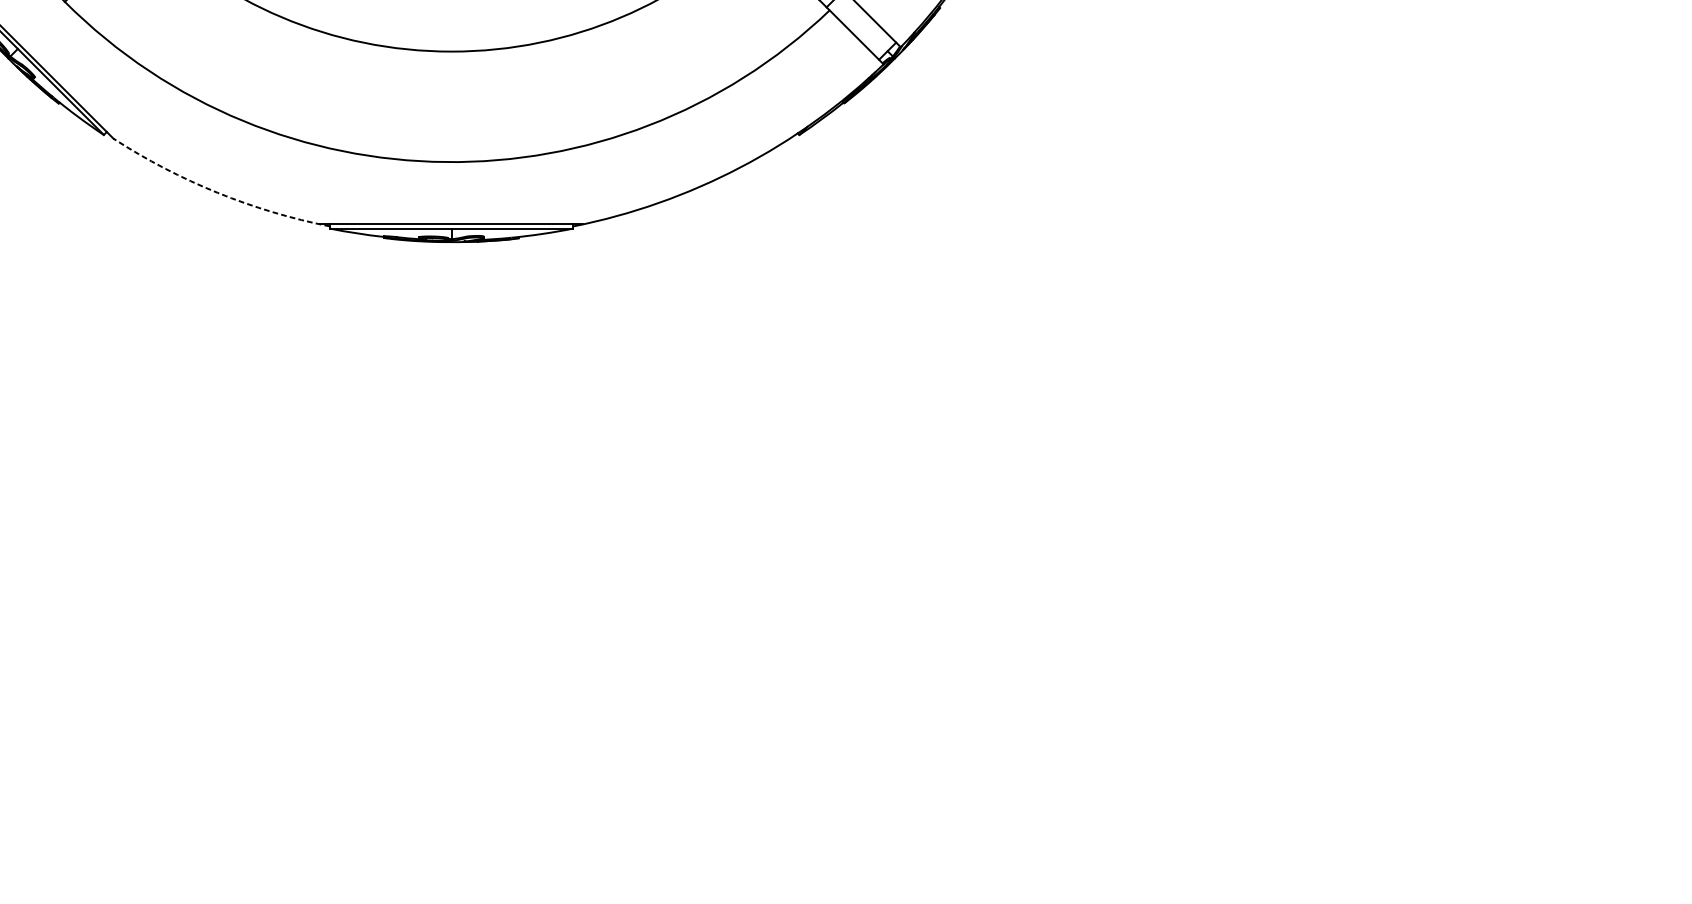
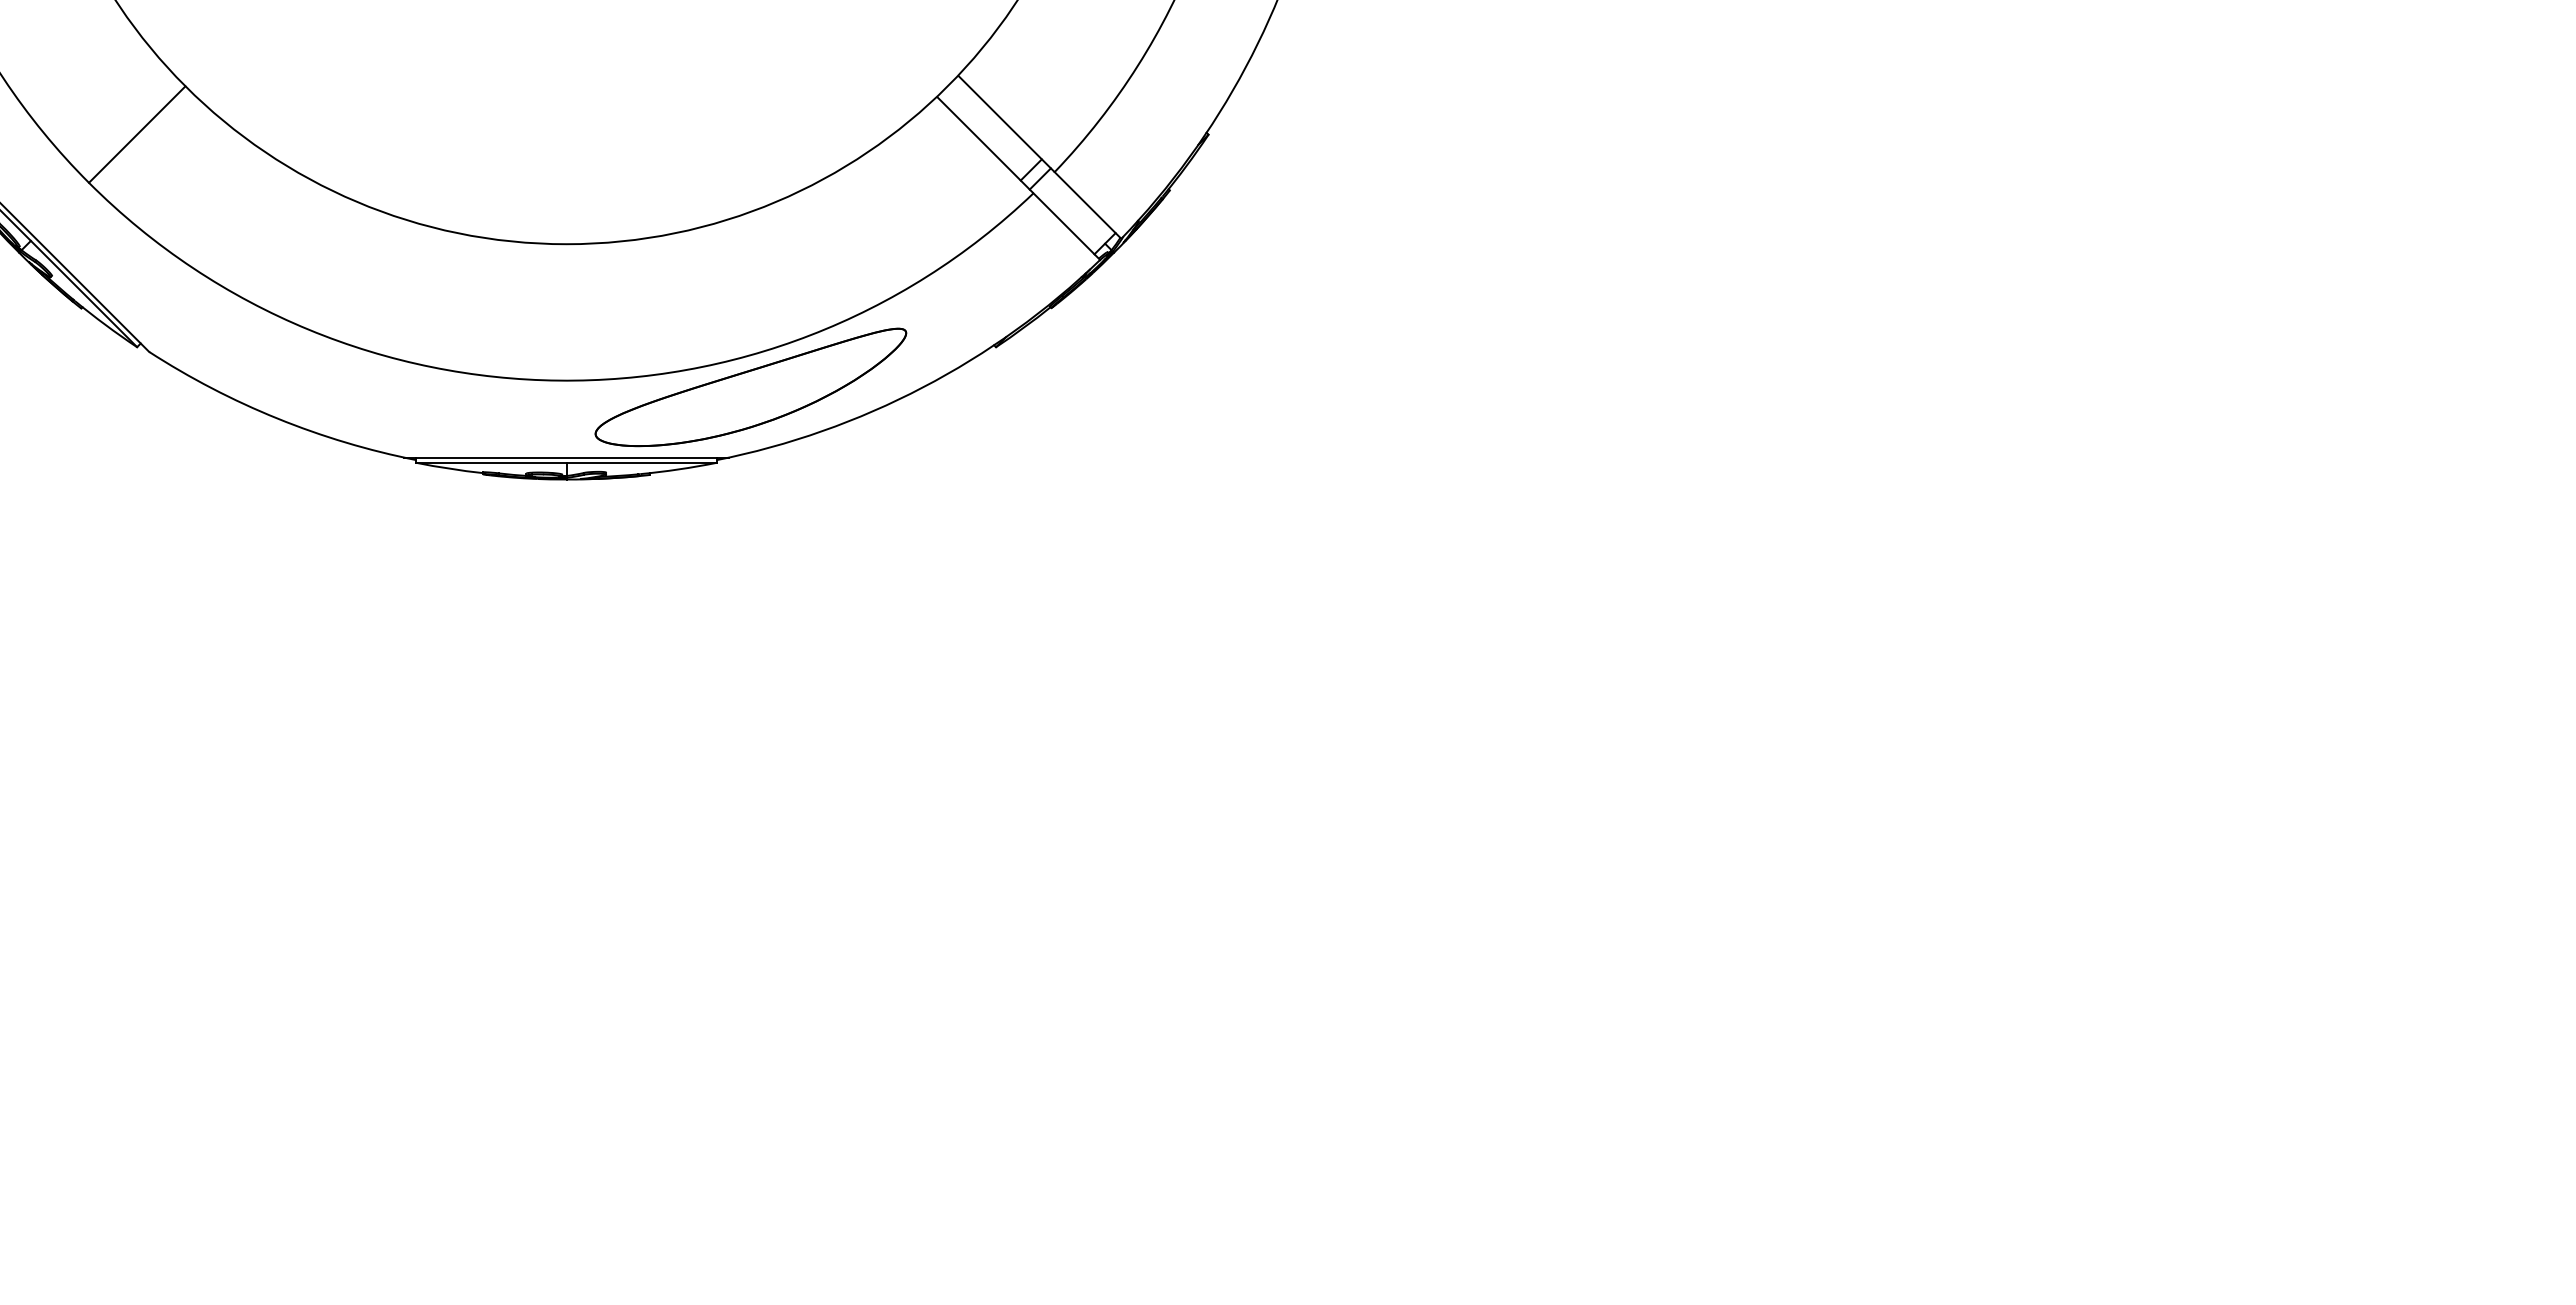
part: (600, 167) -> (750, 387), added
arc: (217, 192) -> (277, 418), dashed -> solid

